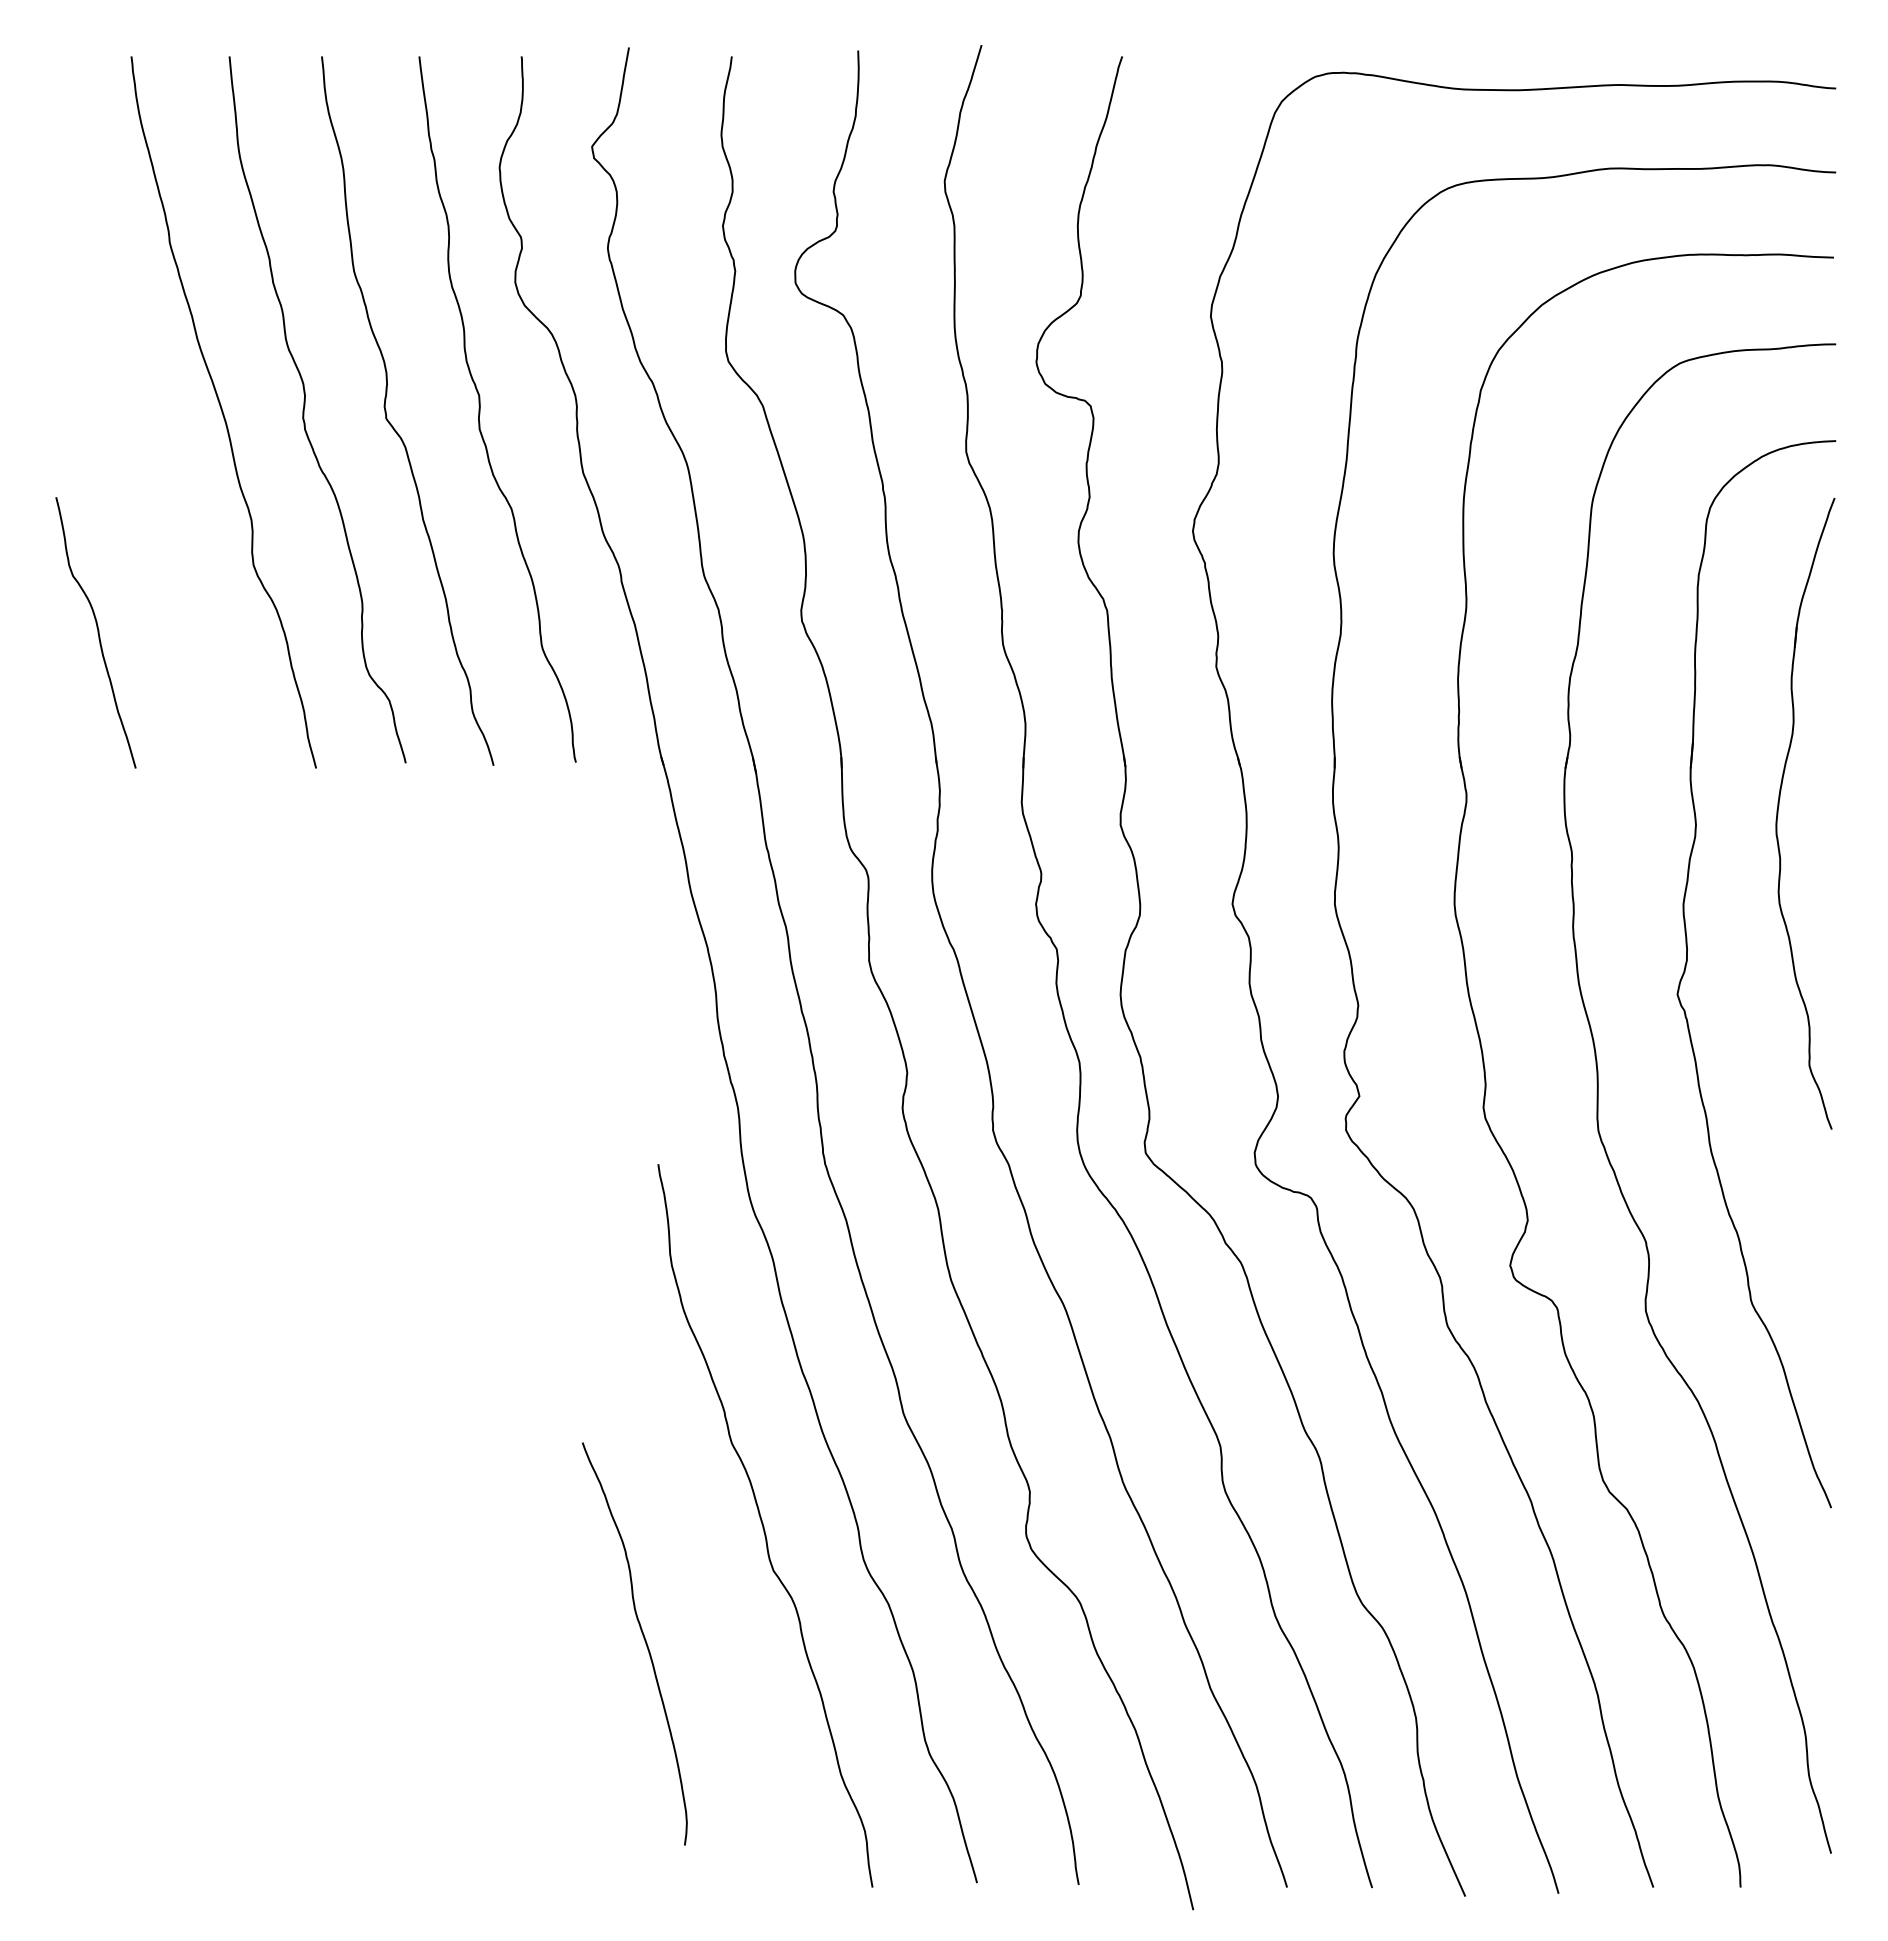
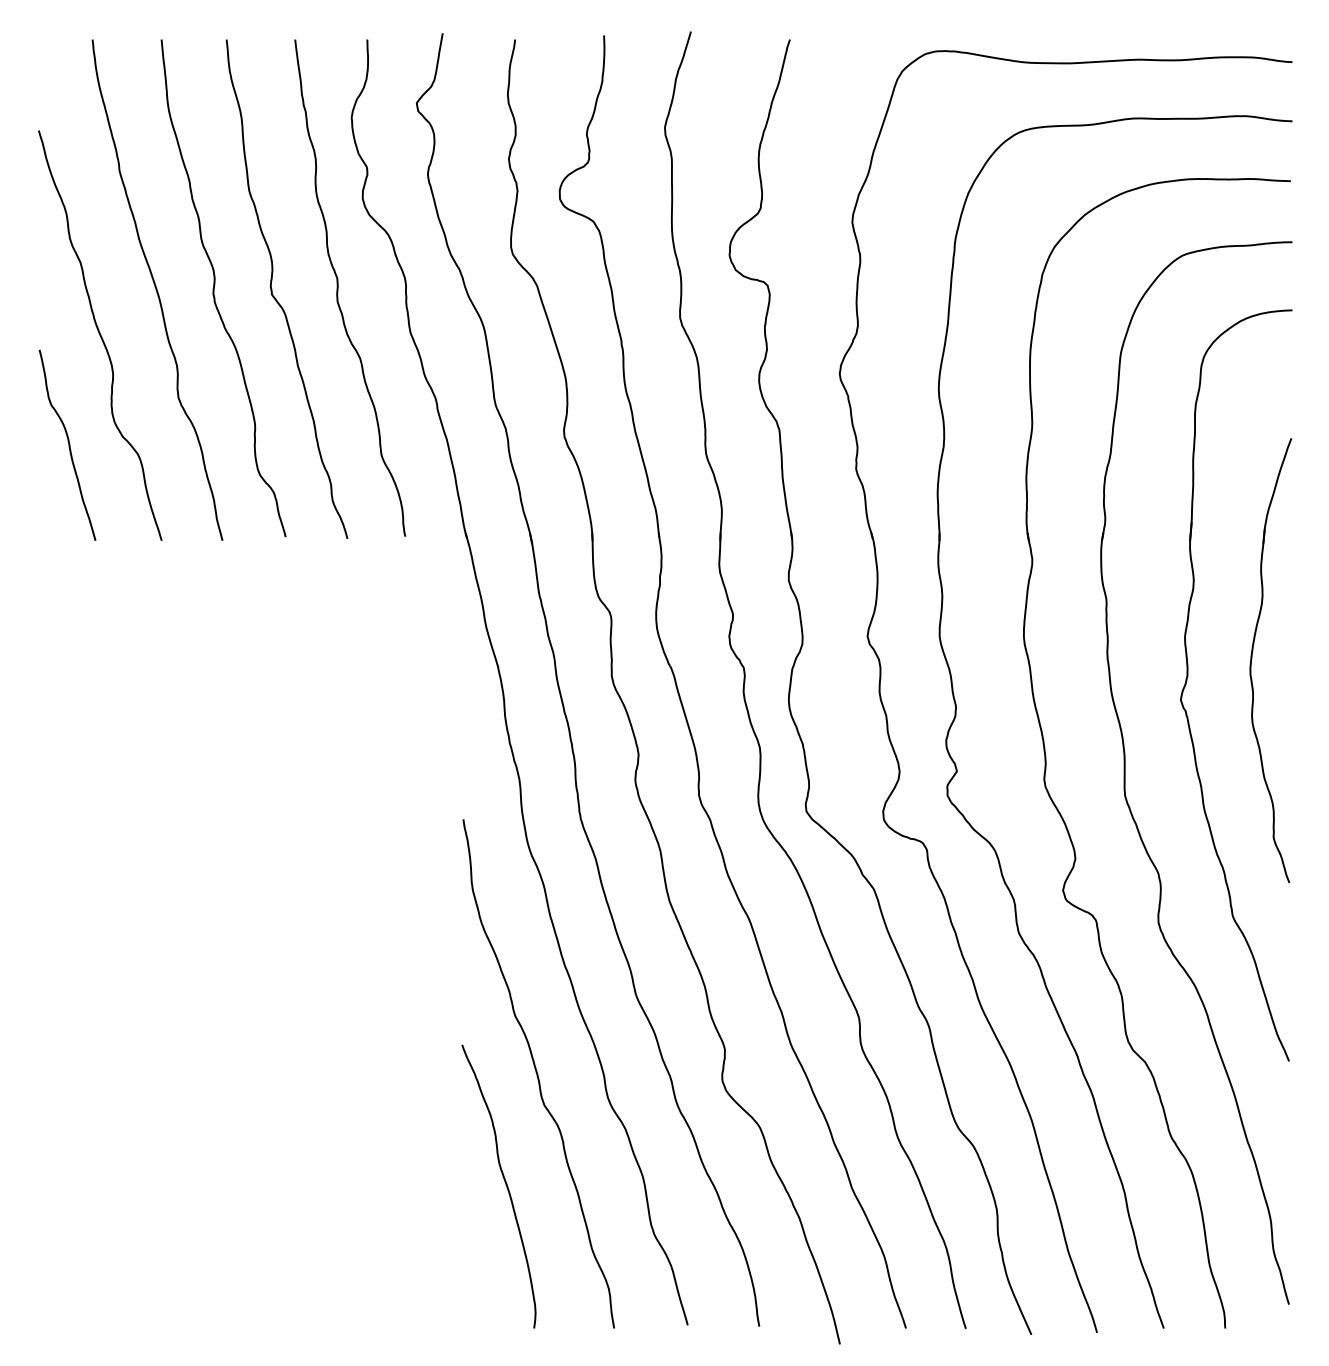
curve: (142, 476) -> (100, 335), added
part: (1779, 806) -> (1252, 655), moved
curve: (644, 1641) -> (505, 1184), moved

